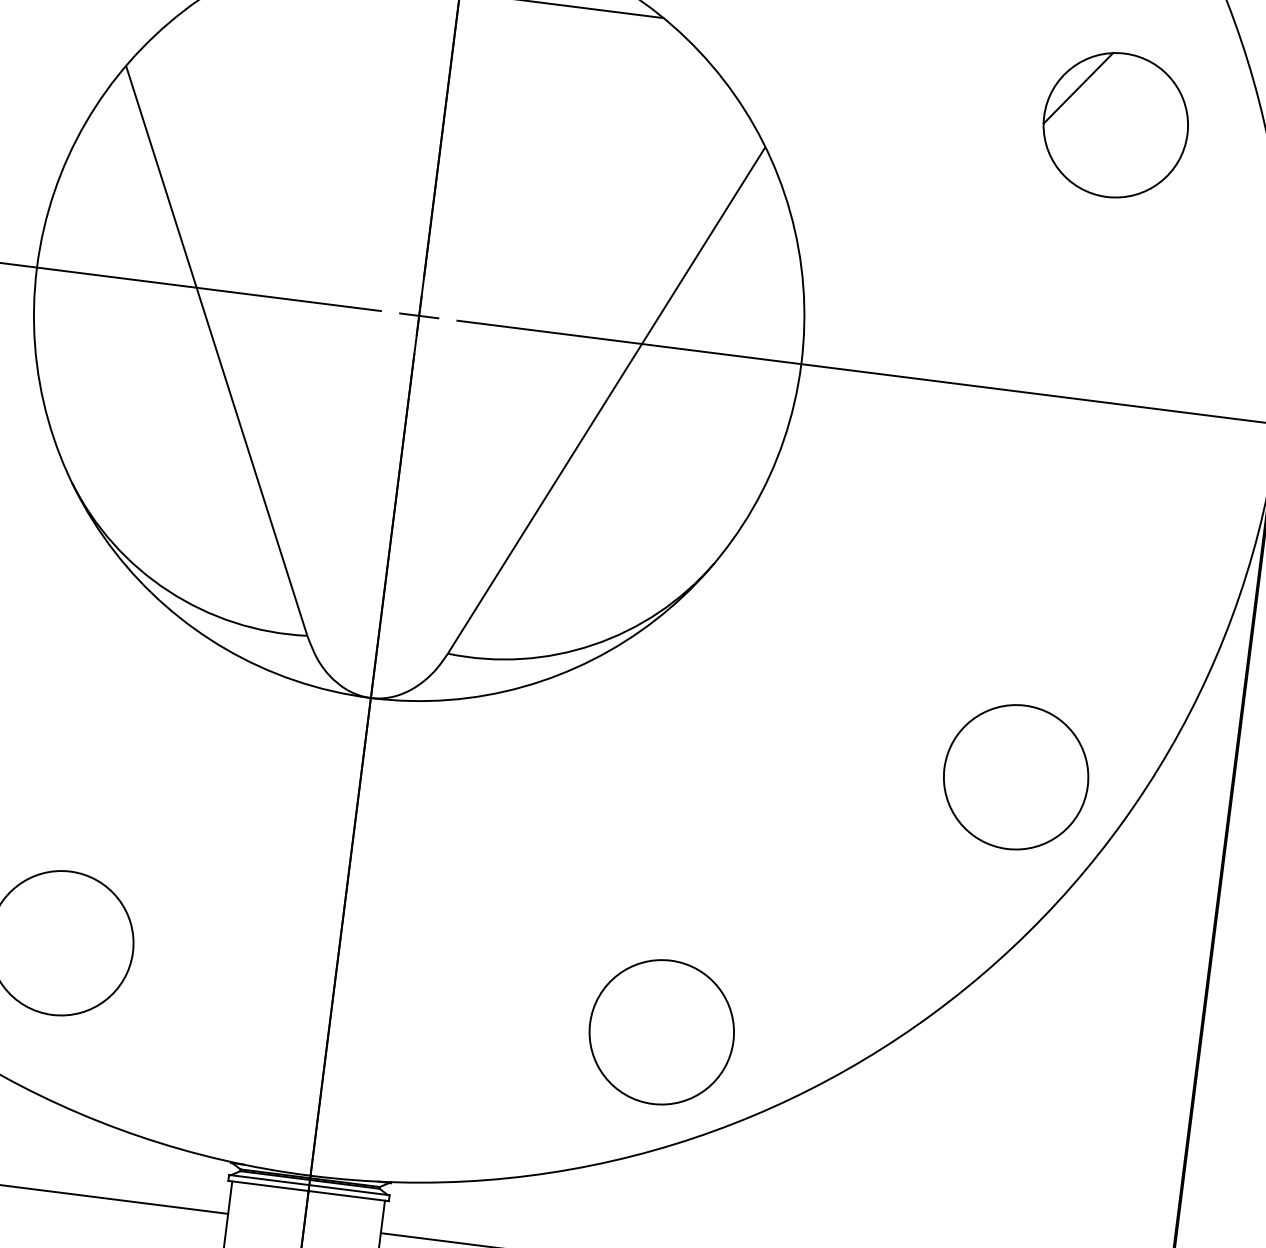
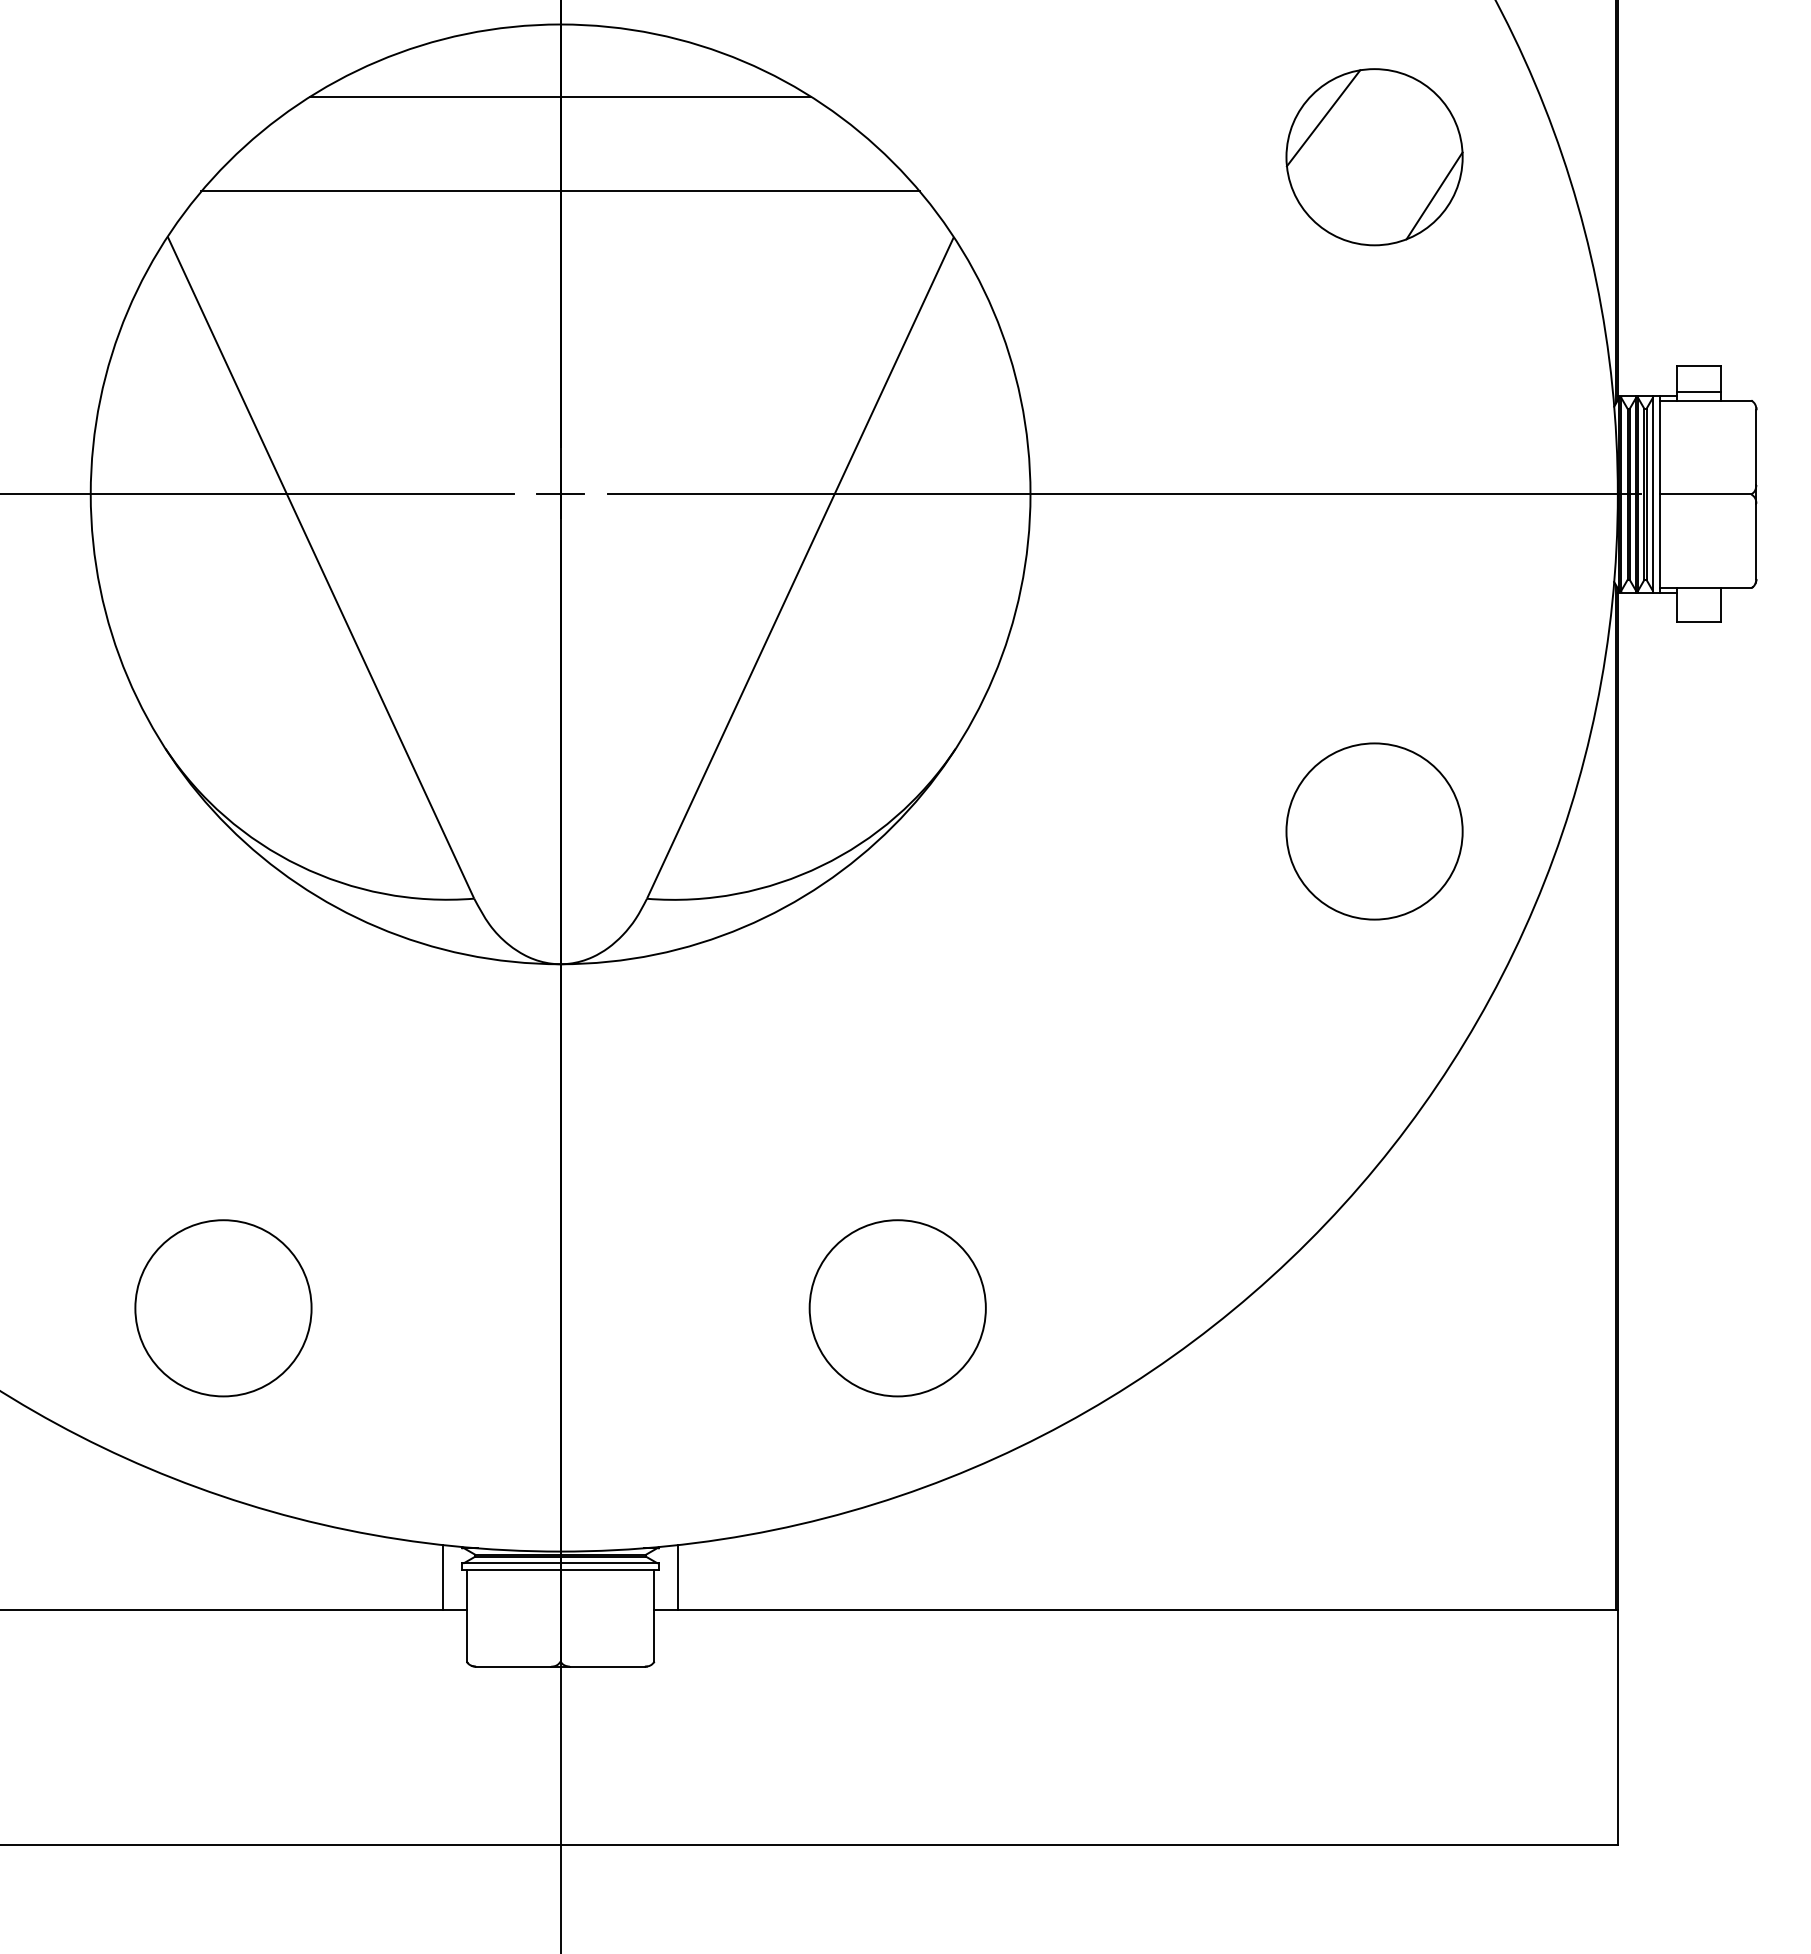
line: (450, 69) -> (560, 191), added
line: (1160, 162) -> (1434, 195), added
circle: (1016, 777) -> (1374, 831), moved
circle: (661, 1032) -> (897, 1308), moved
line: (212, 1184) -> (443, 1577), added
line: (403, 1208) -> (678, 1577), added

